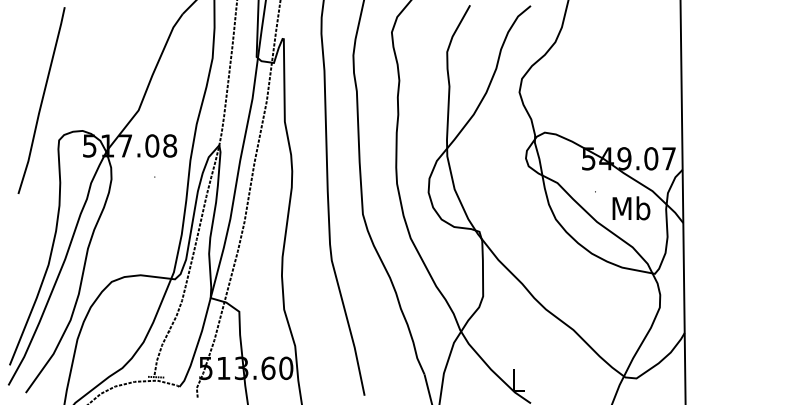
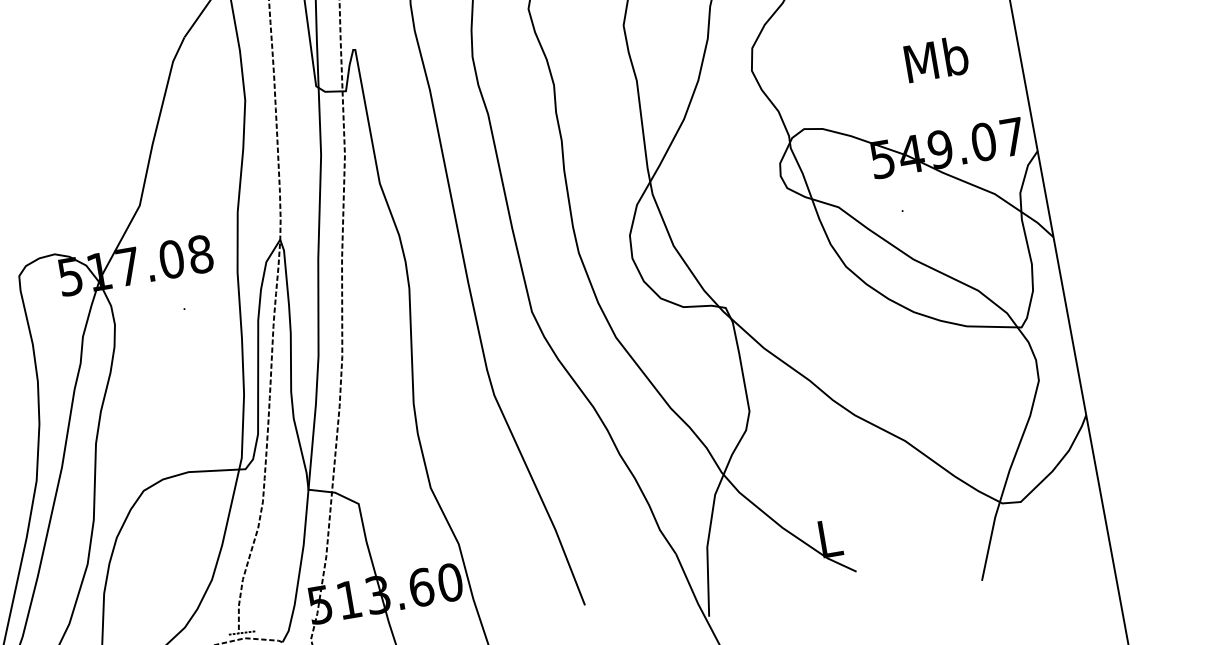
text: (631, 208) -> (936, 59), moved

